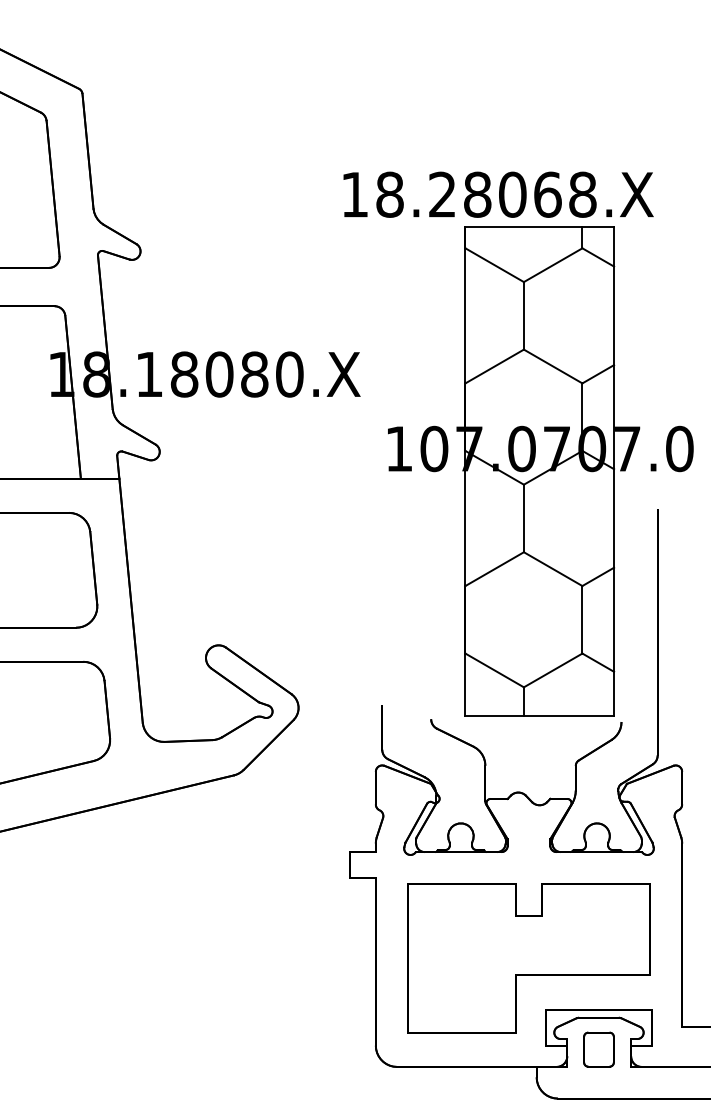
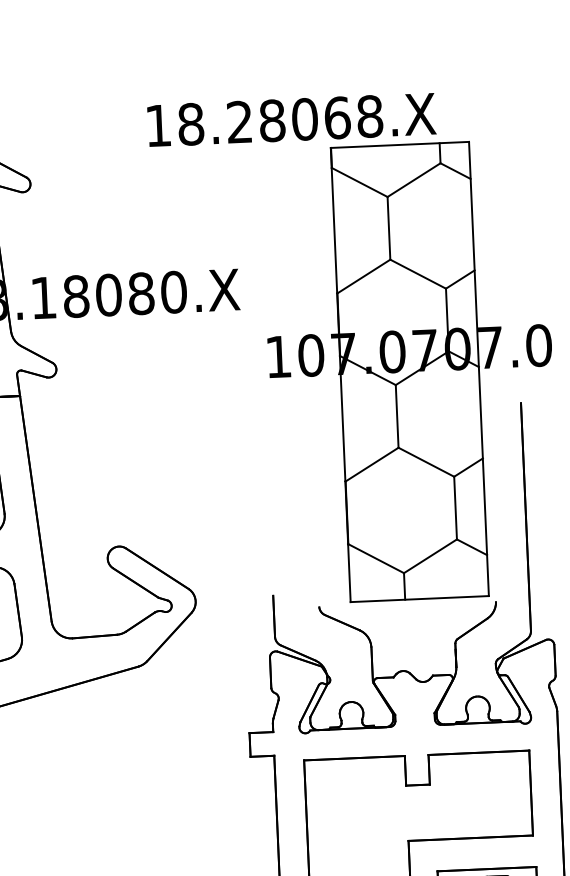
text: (498, 194) -> (291, 119), moved

